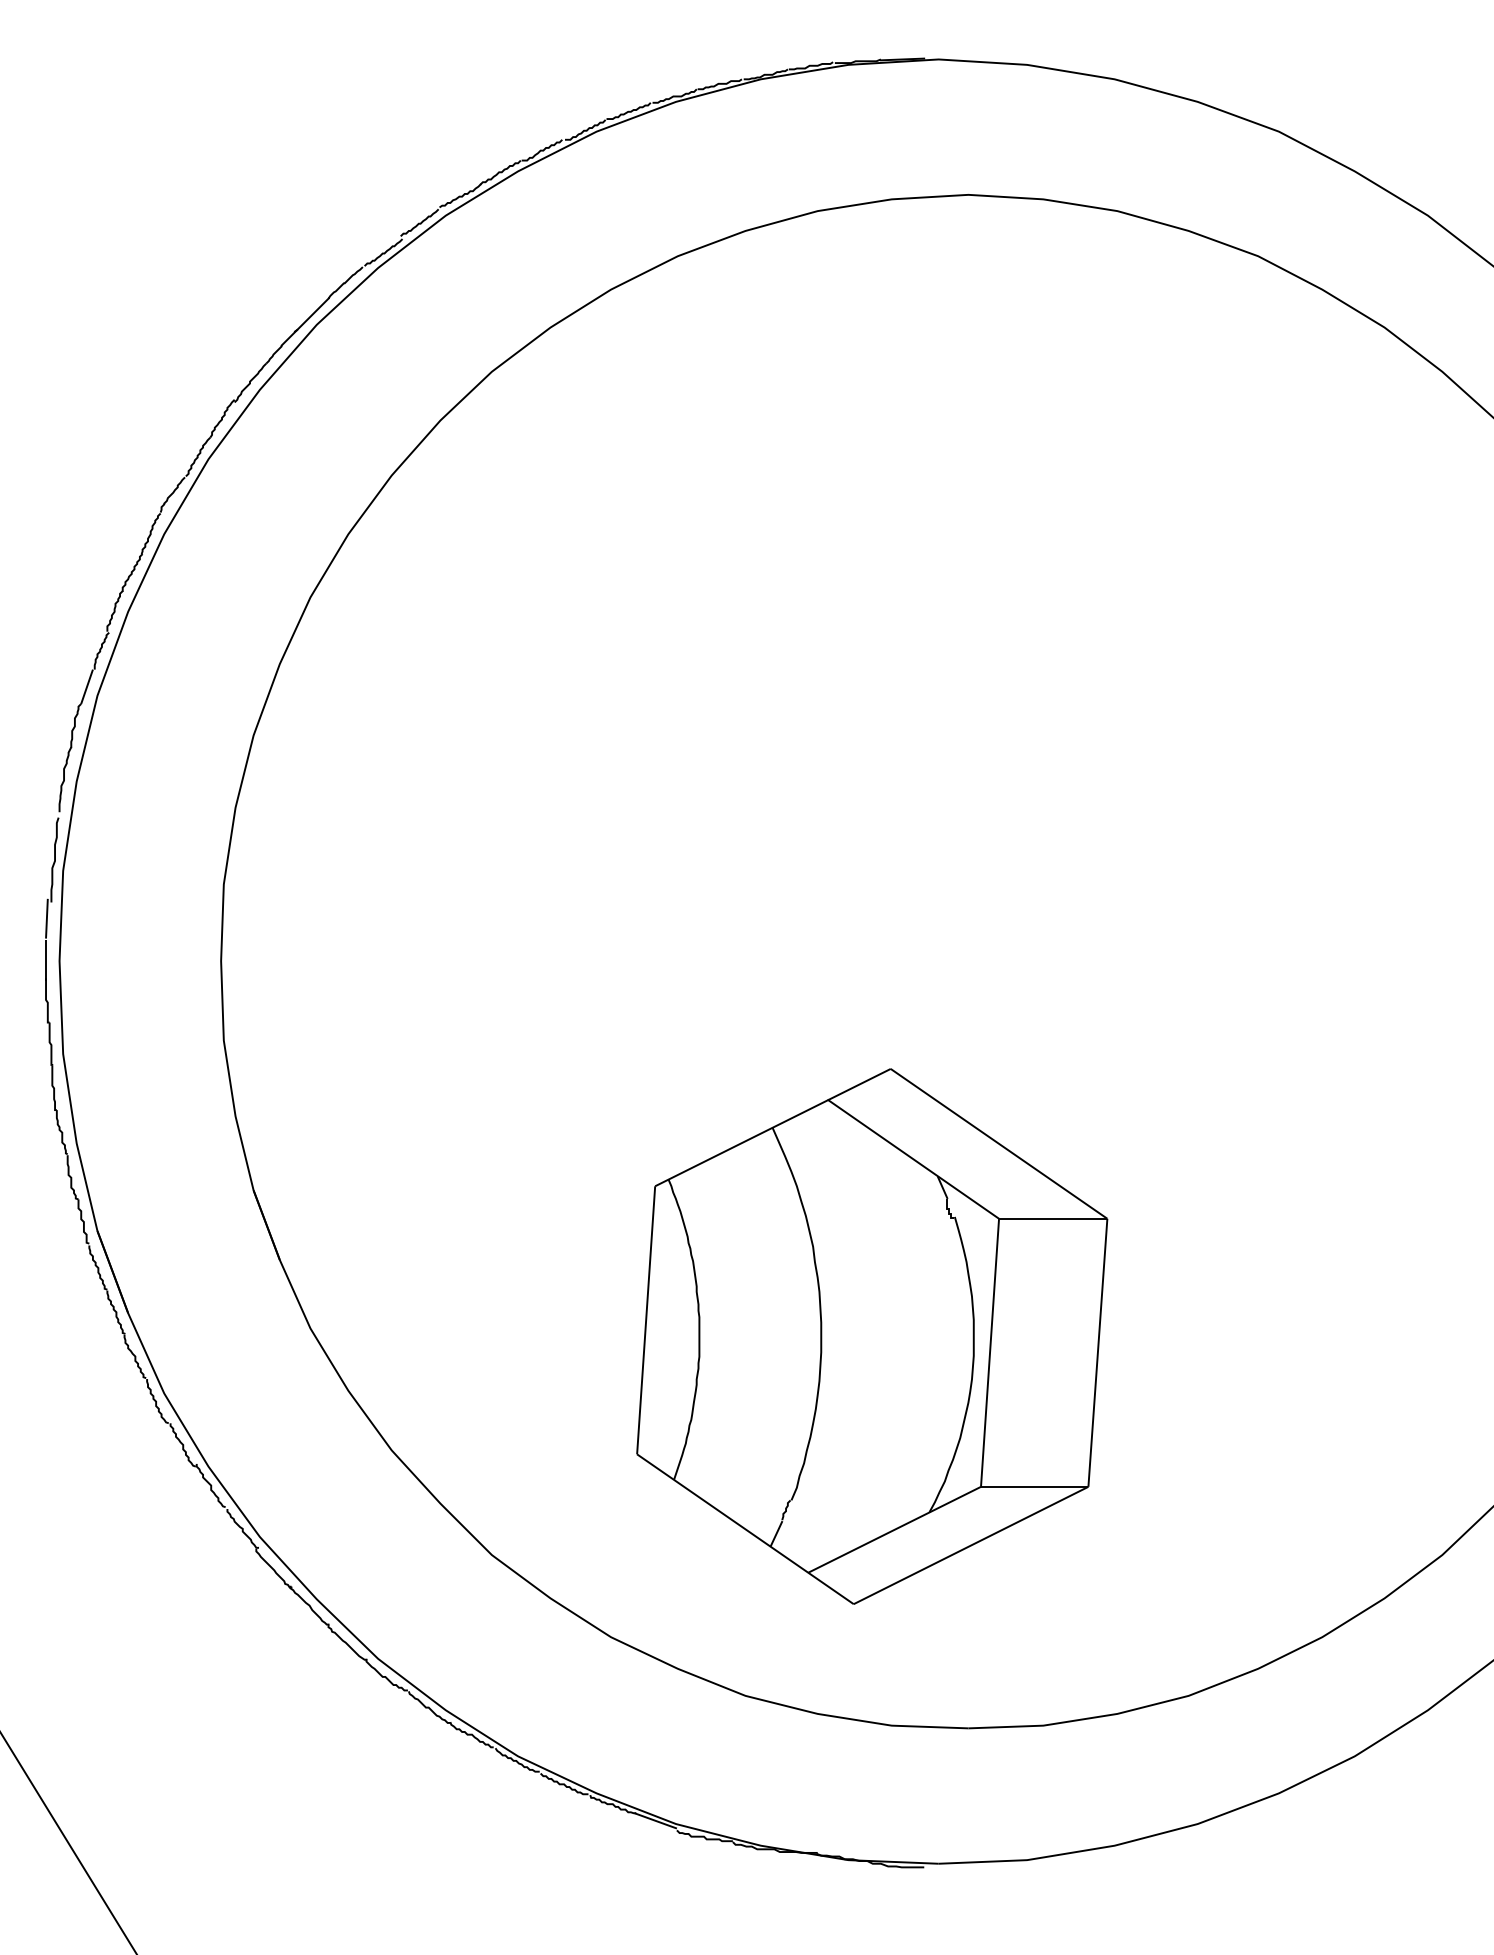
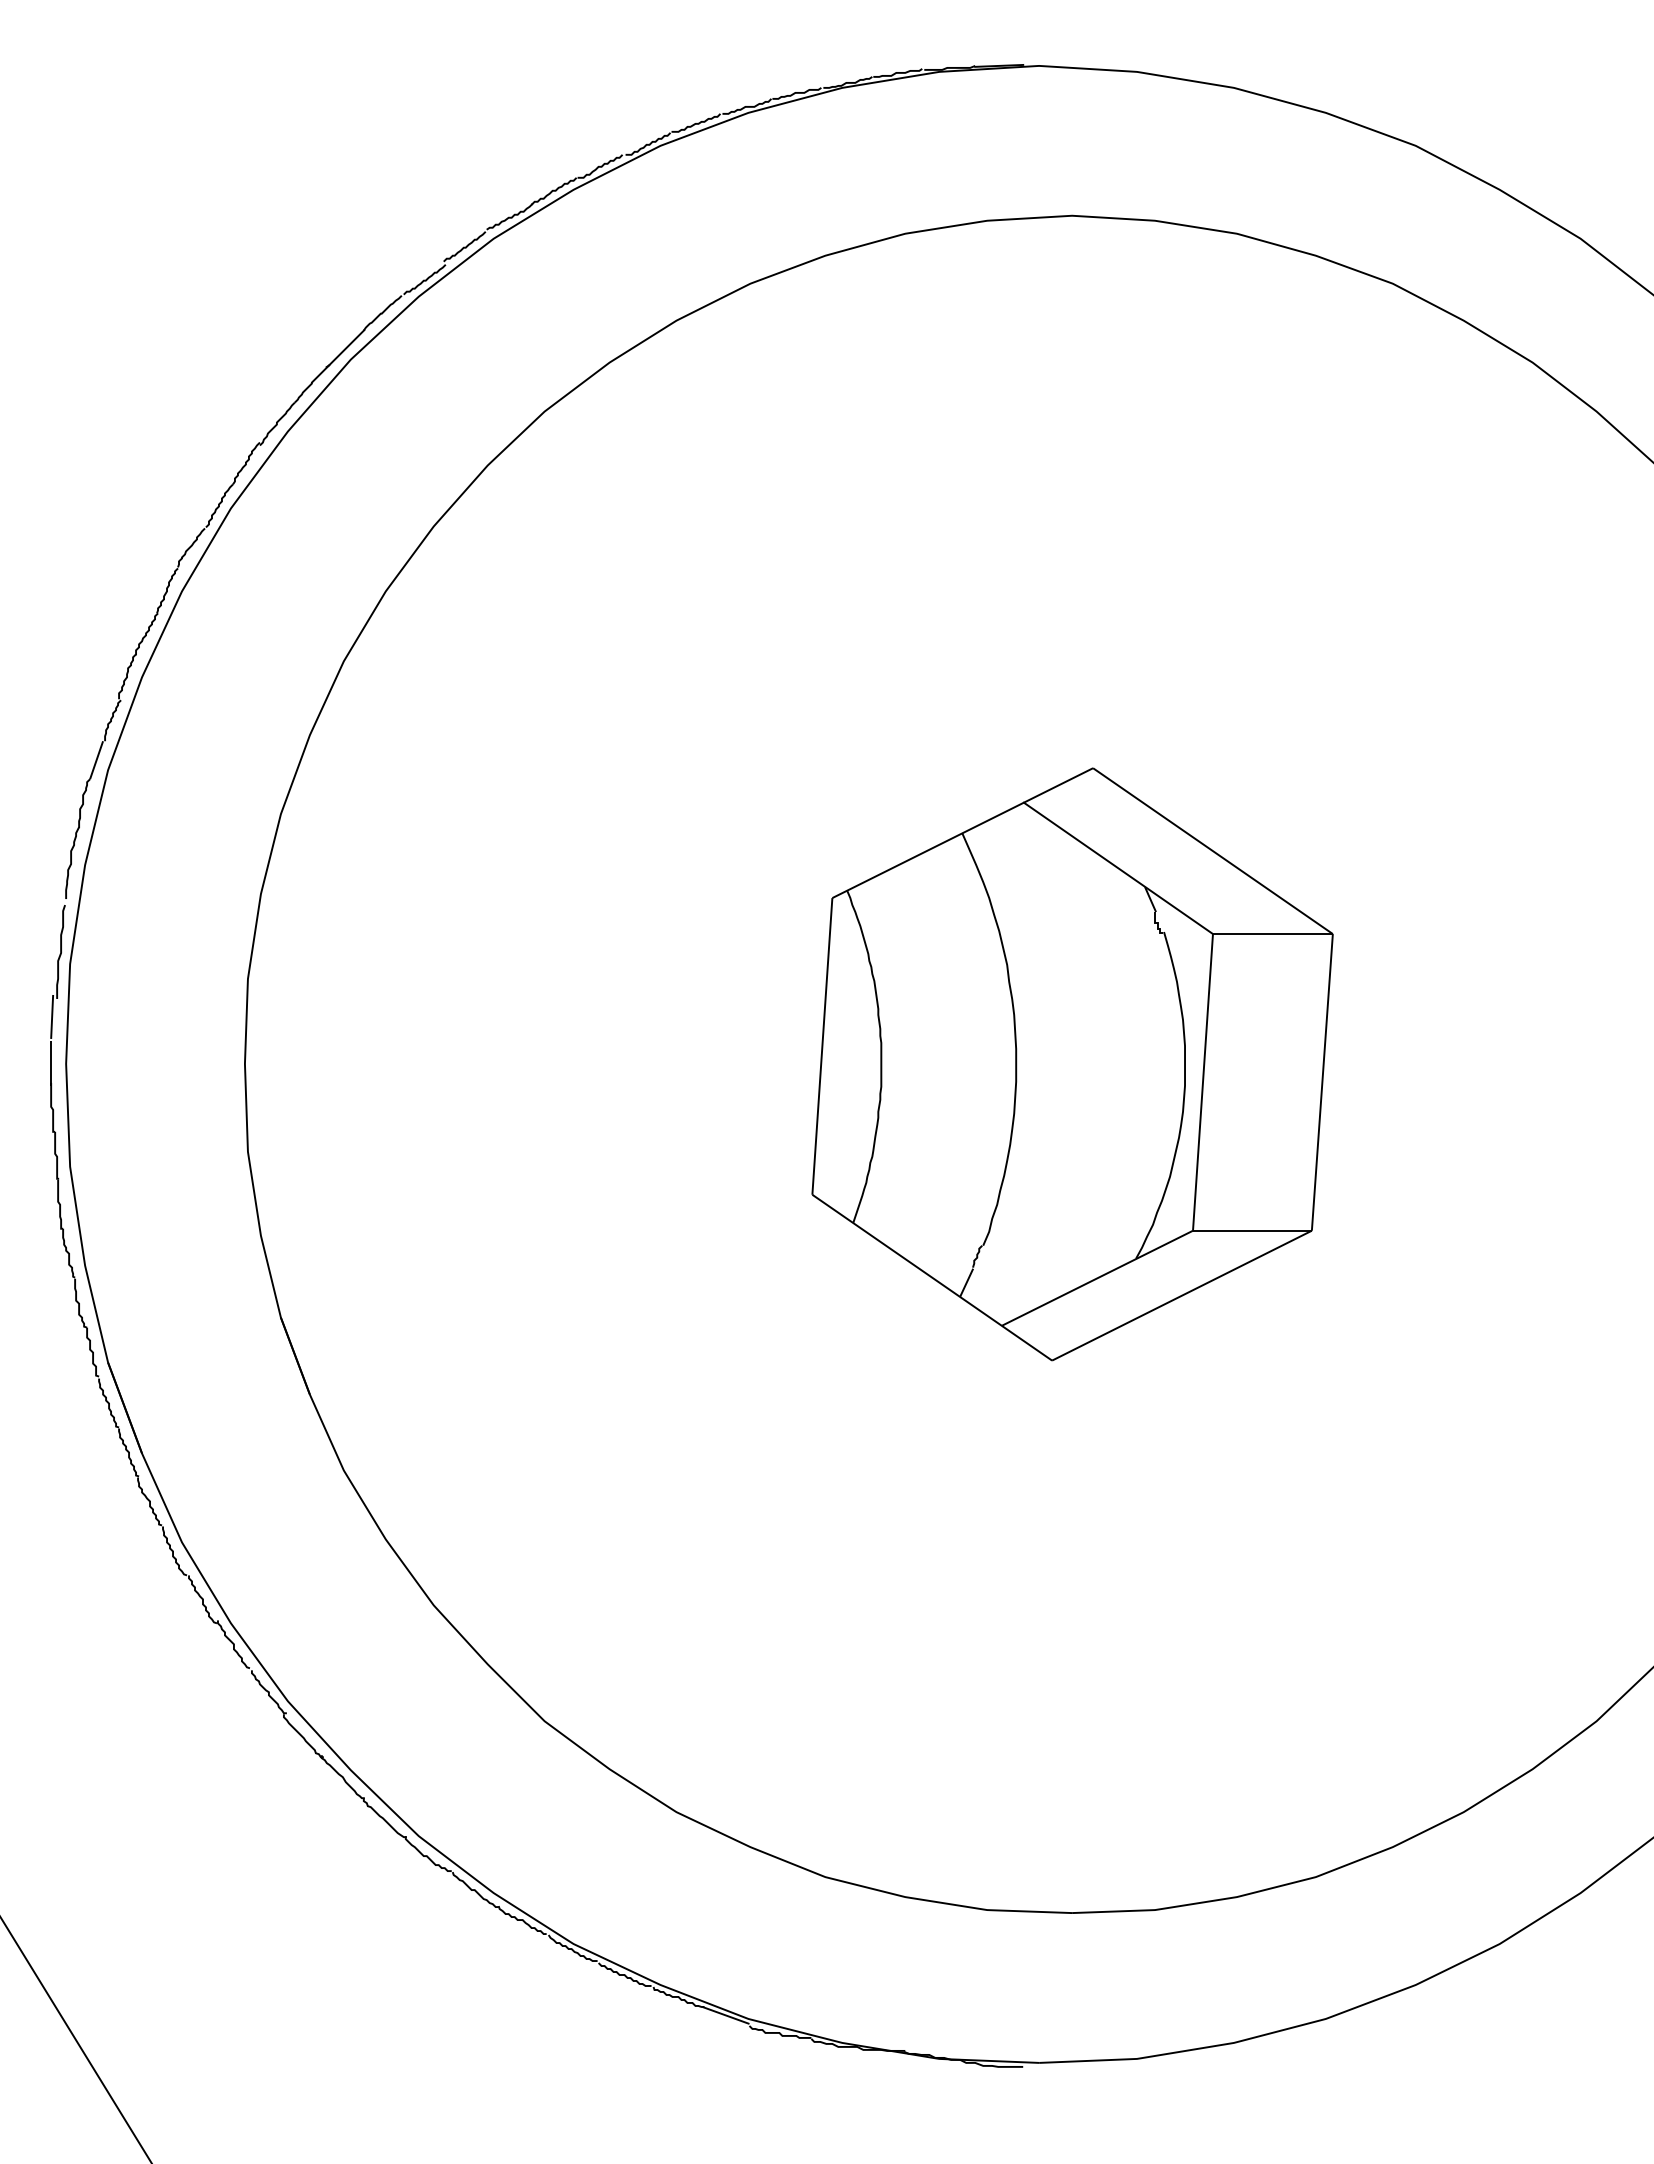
part: (872, 1336) -> (1072, 1064), moved

